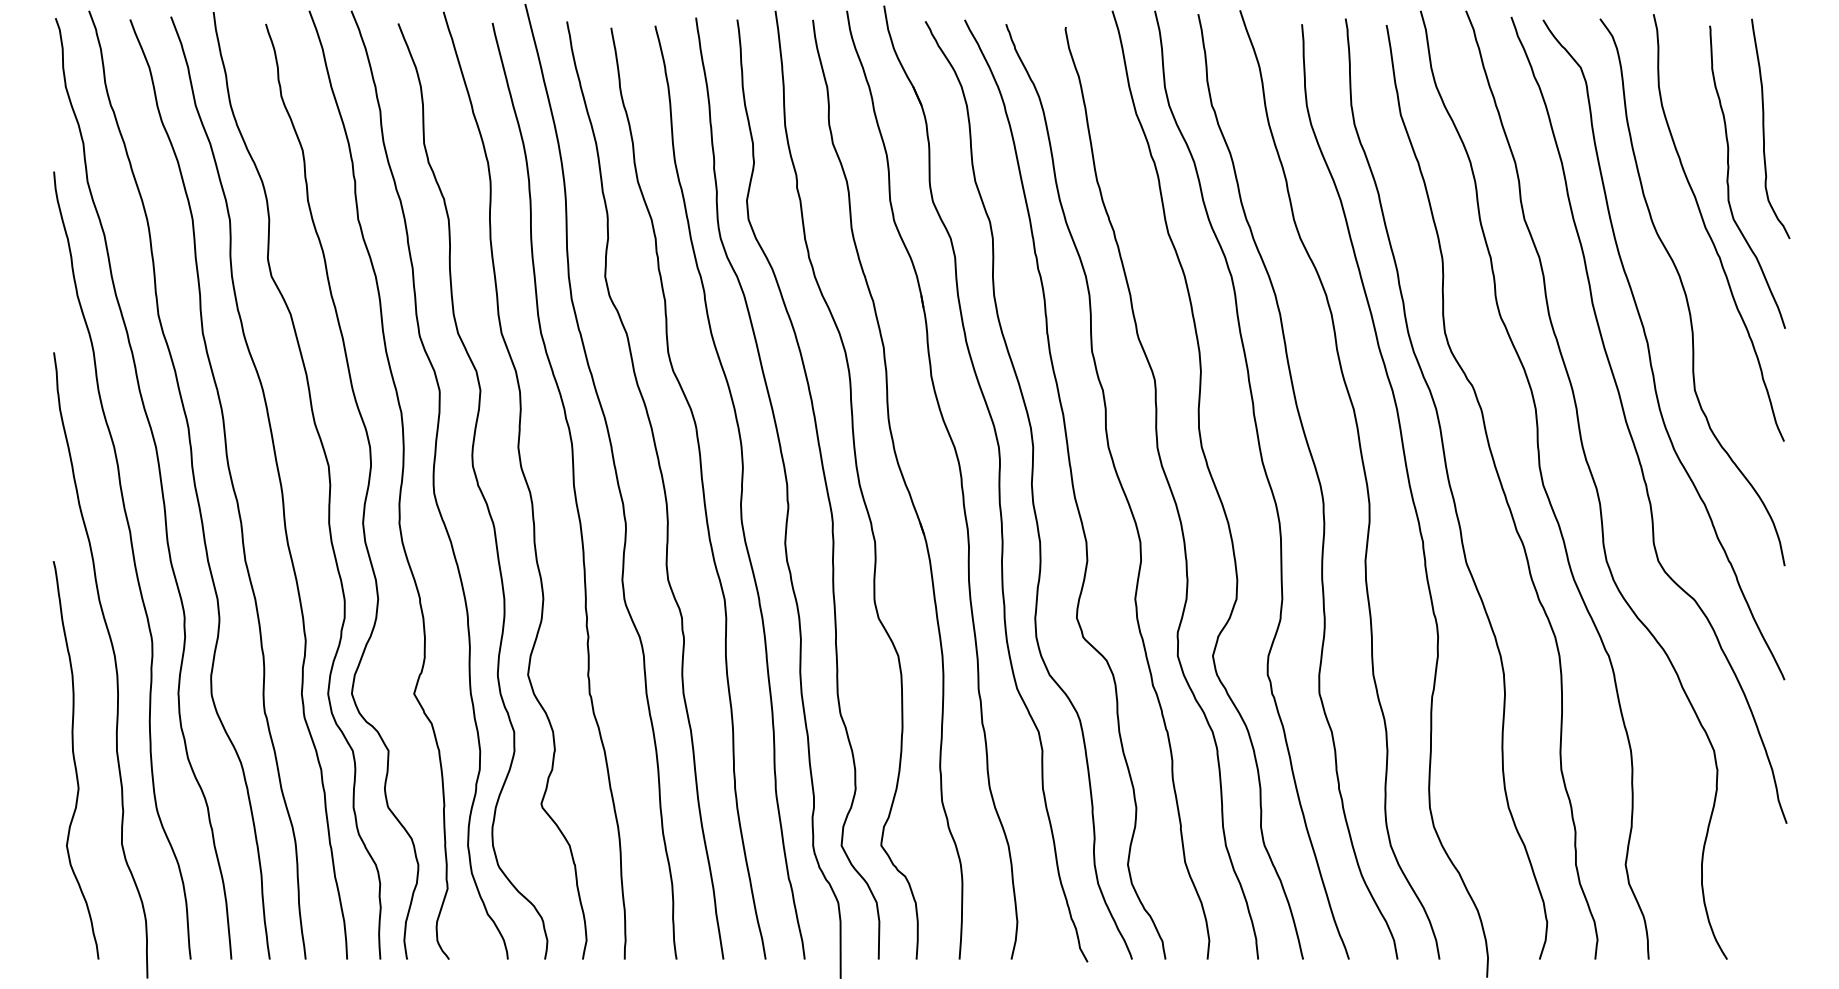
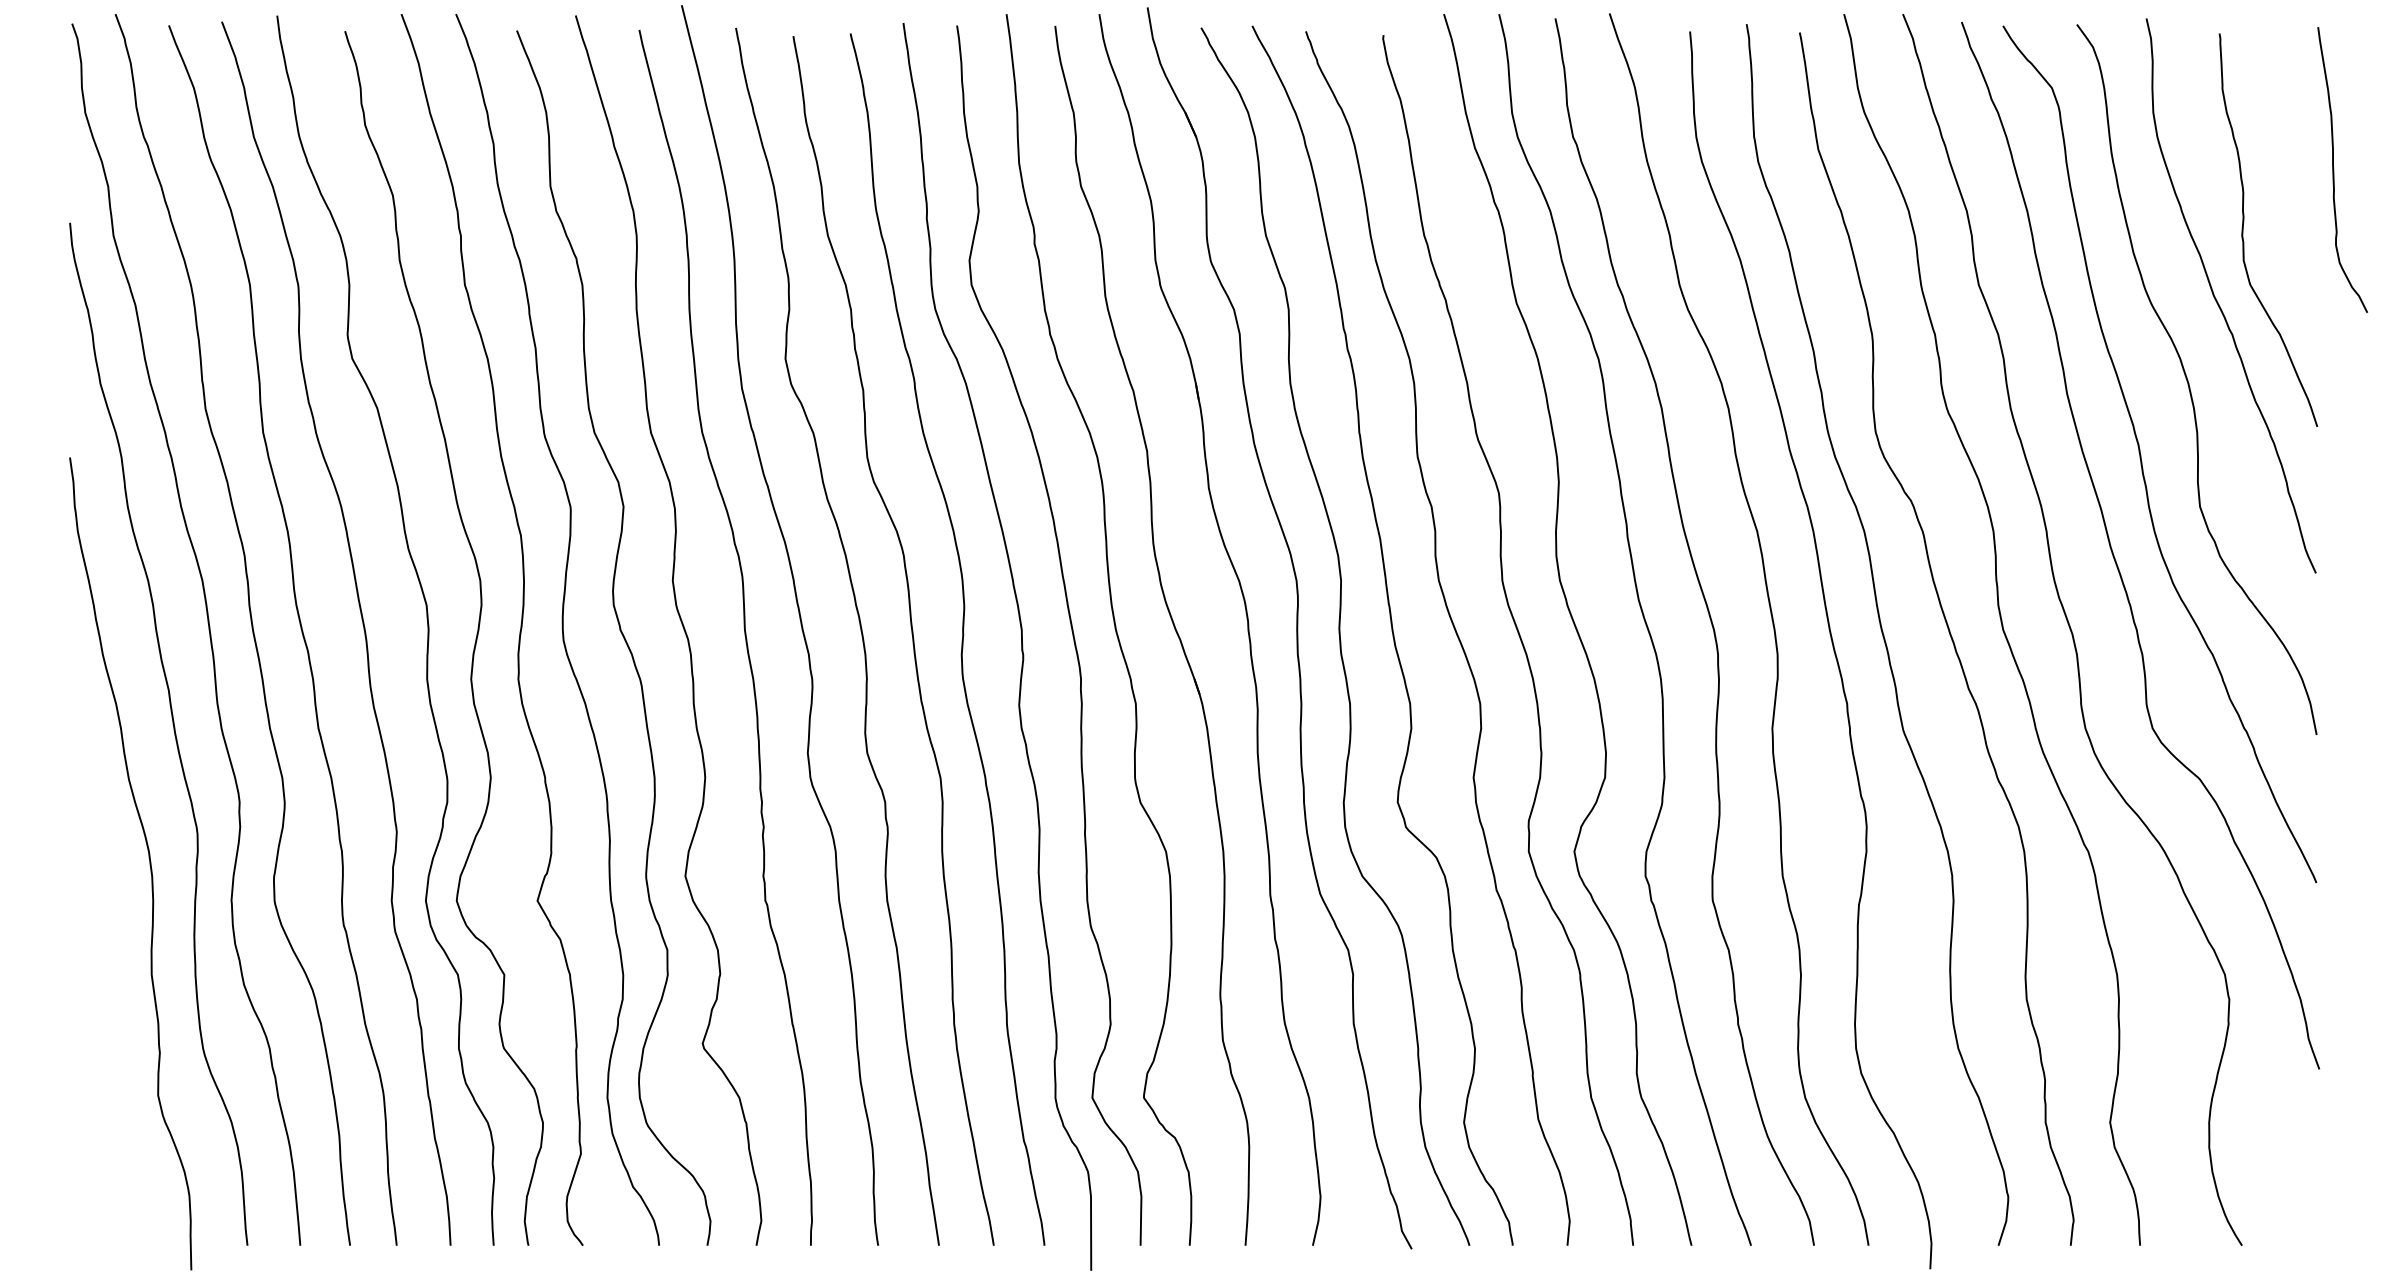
curve: (1764, 128) -> (2334, 169), moved
curve: (75, 760) -> (97, 987), removed

